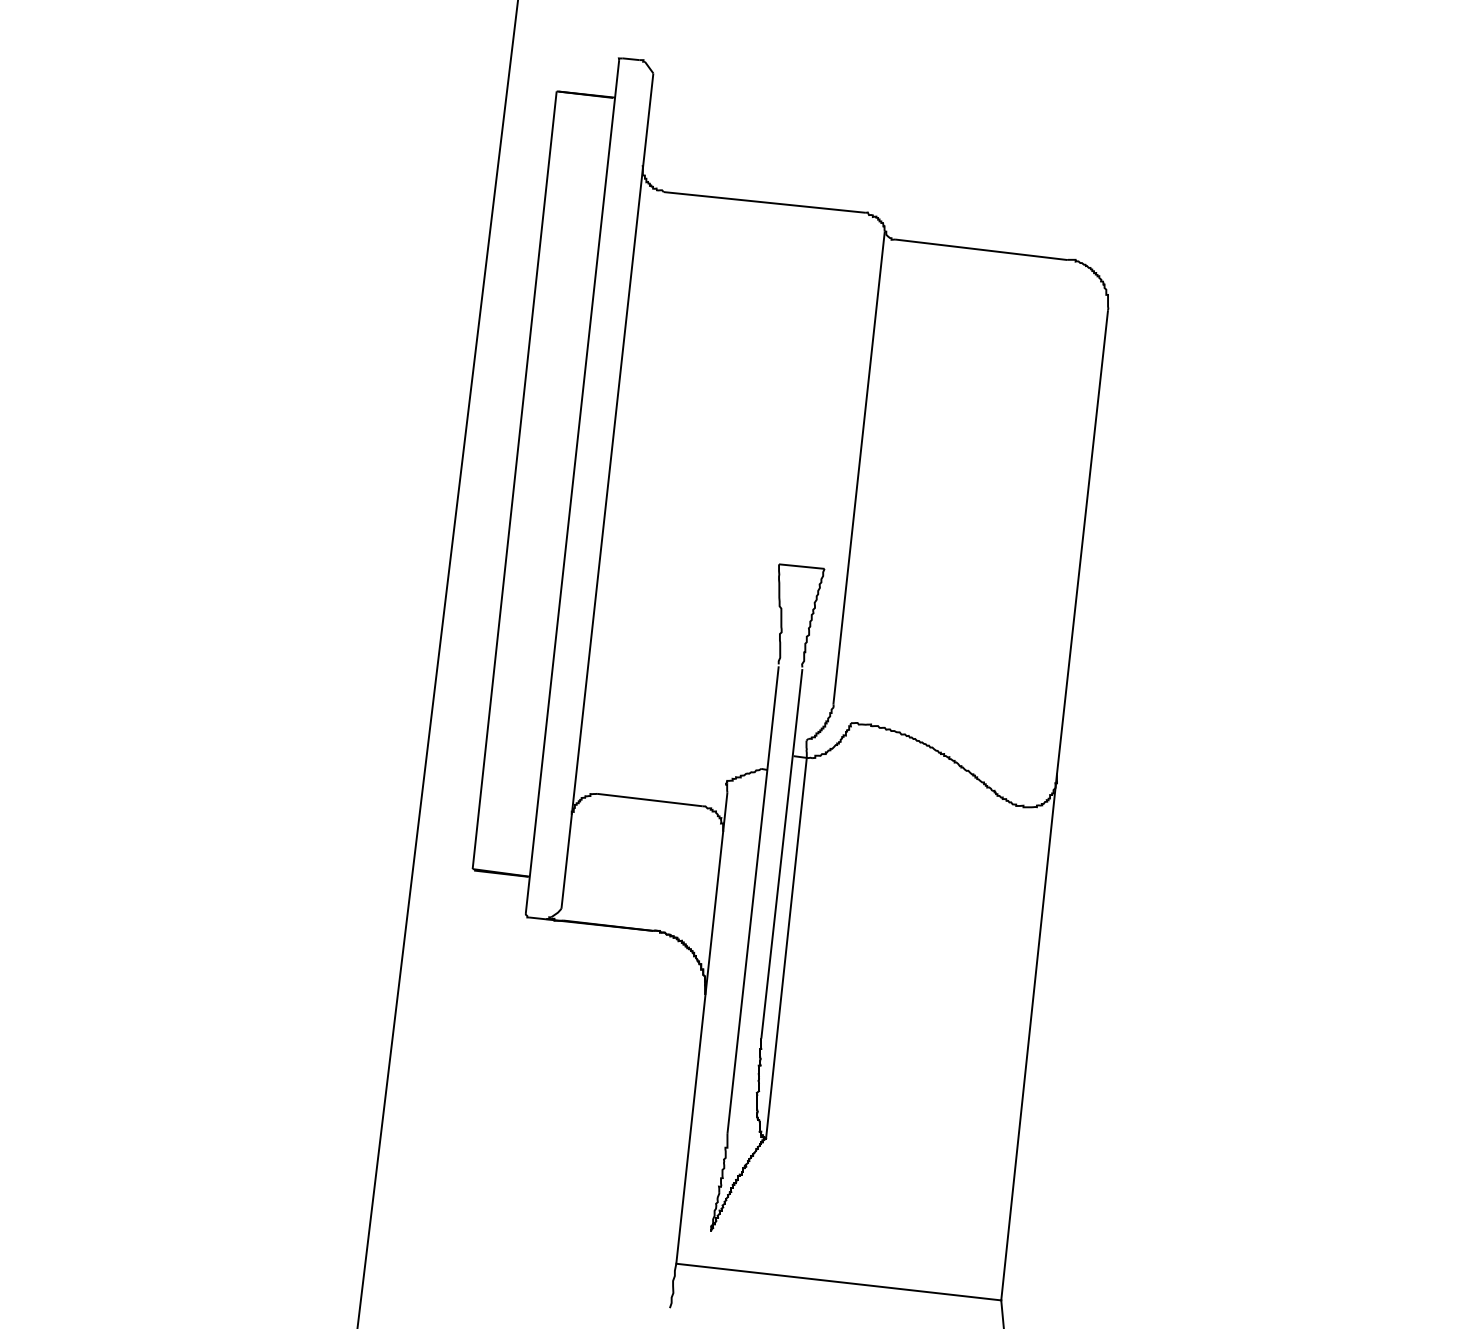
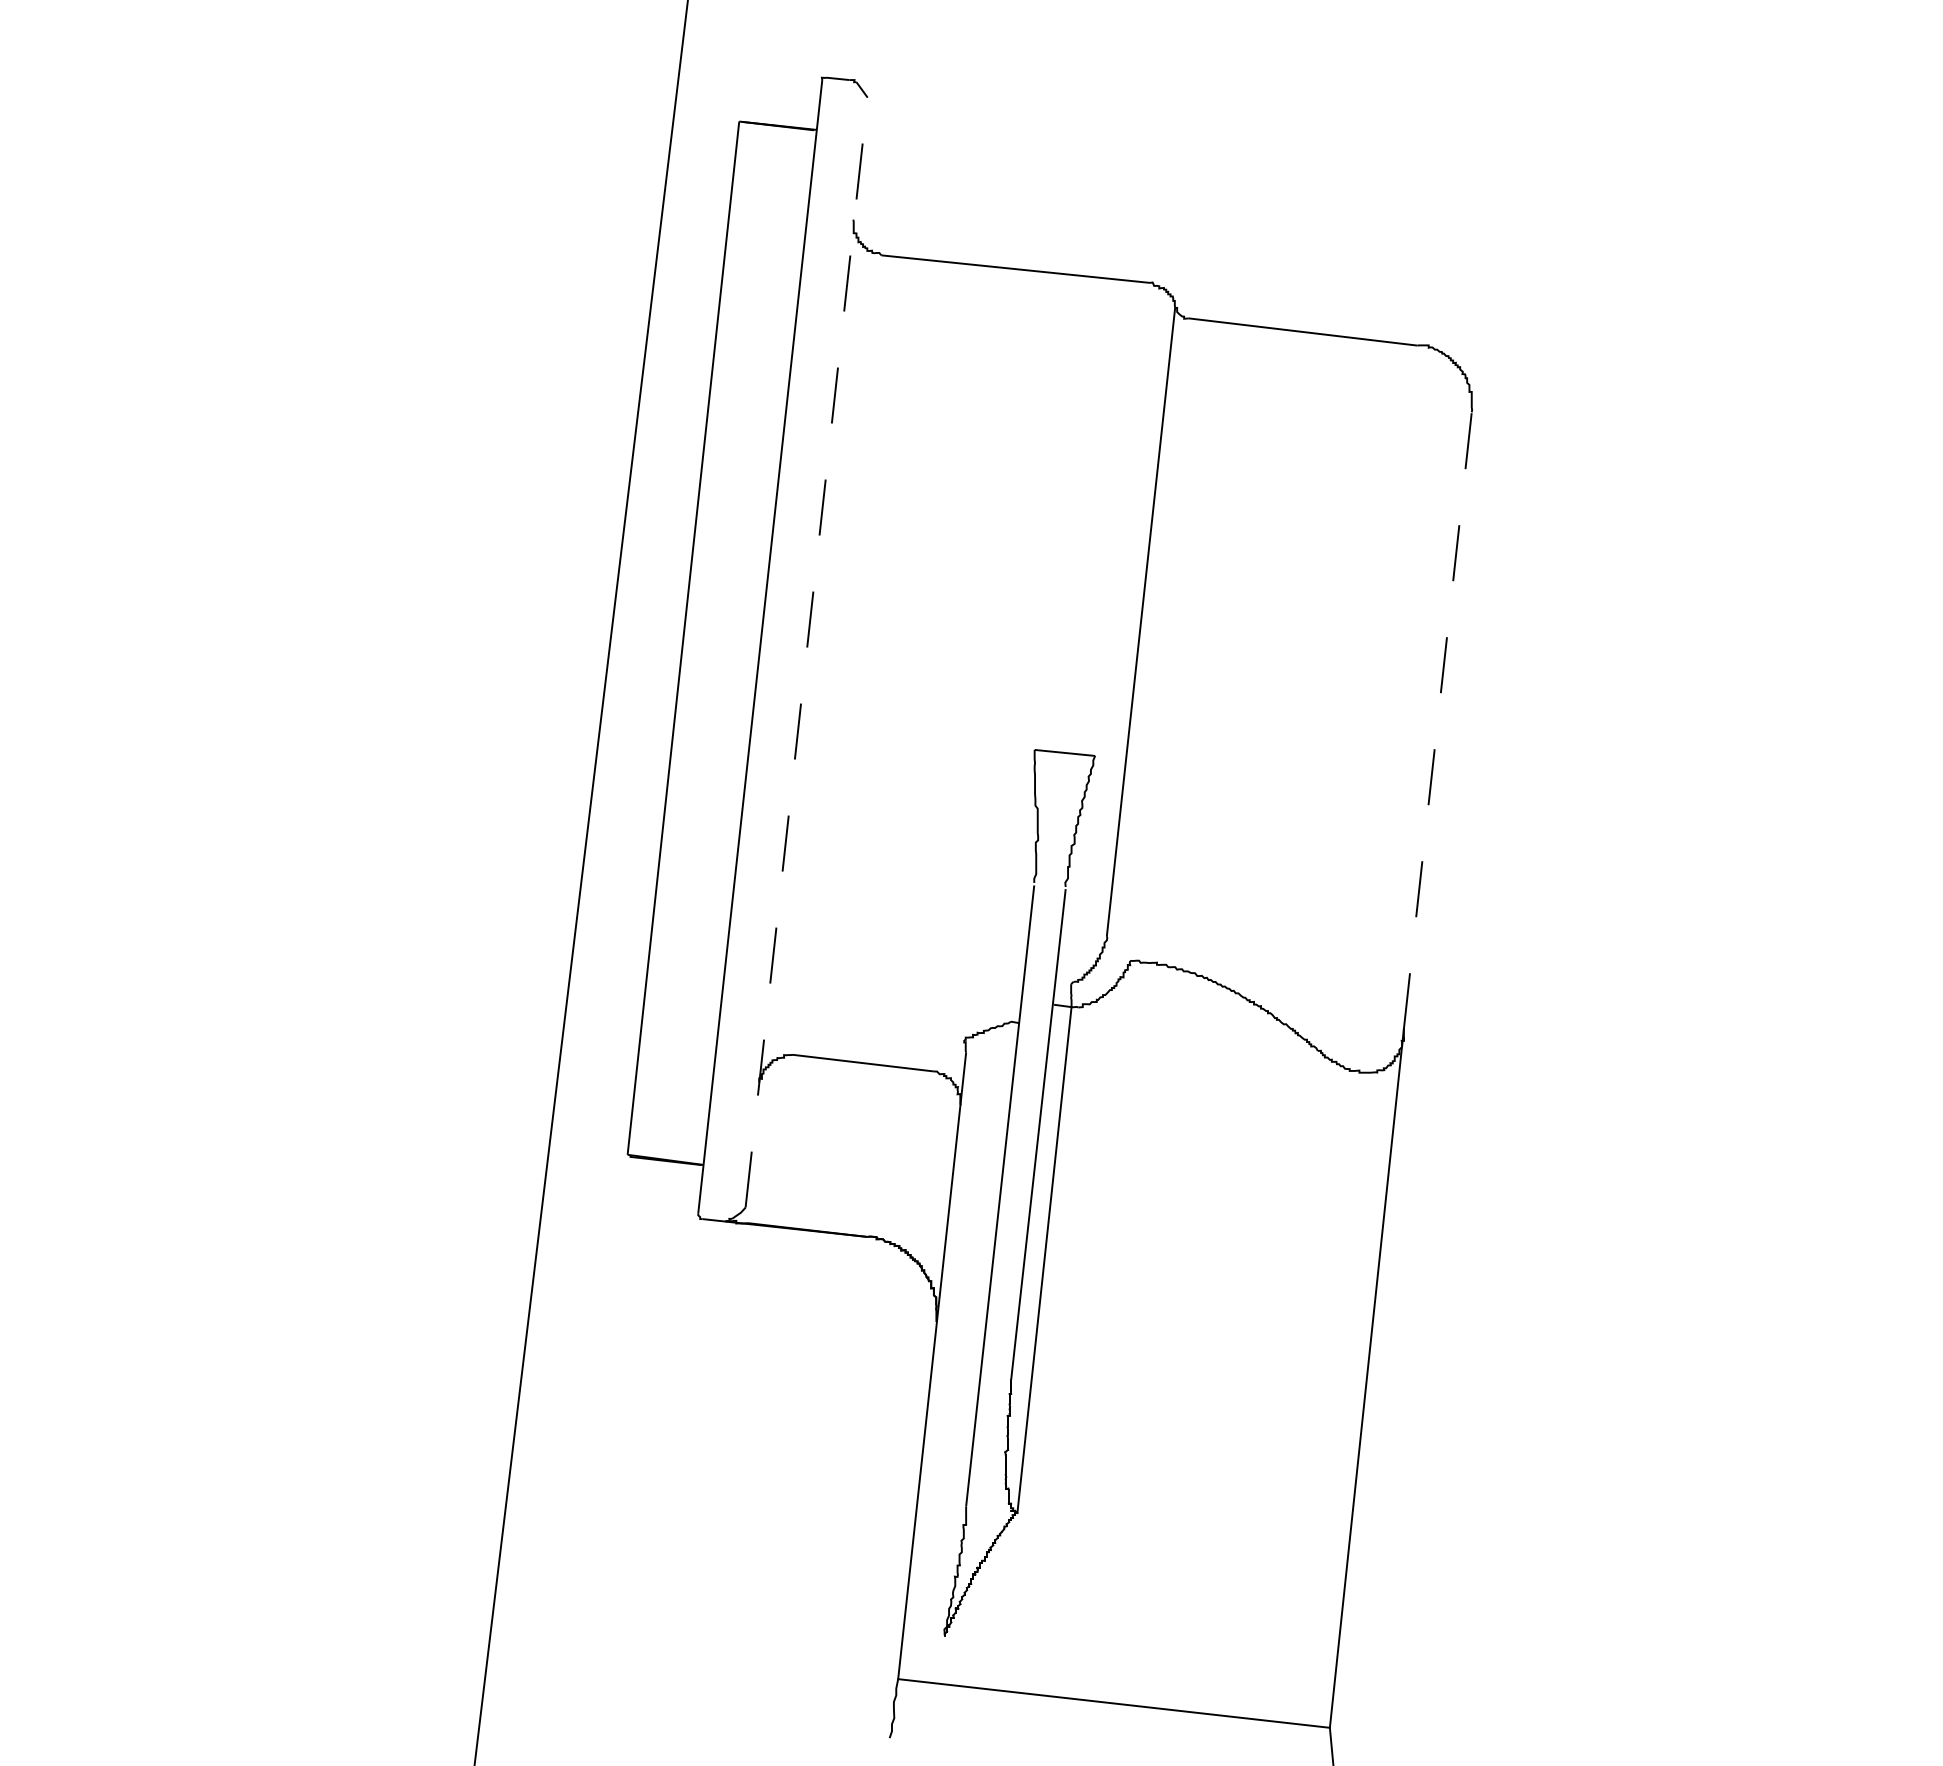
line: (607, 491) -> (806, 652), solid -> dashed
line: (1082, 542) -> (1437, 720), solid -> dashed

